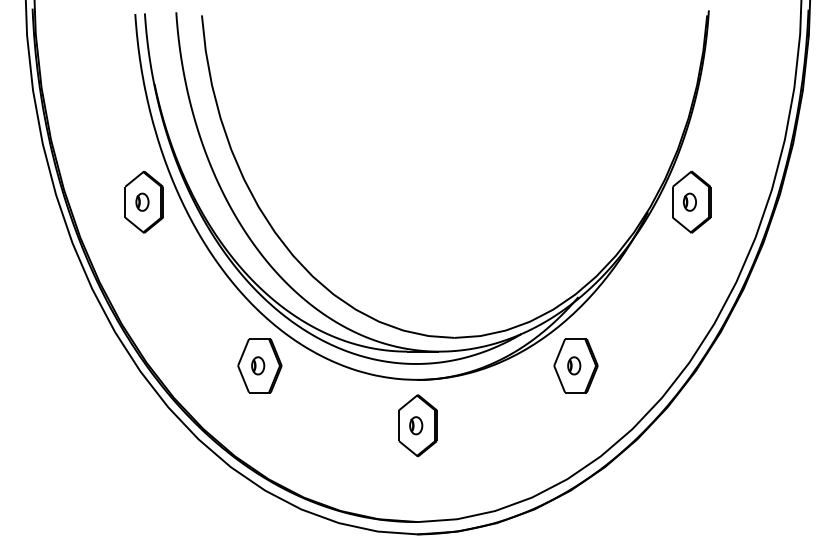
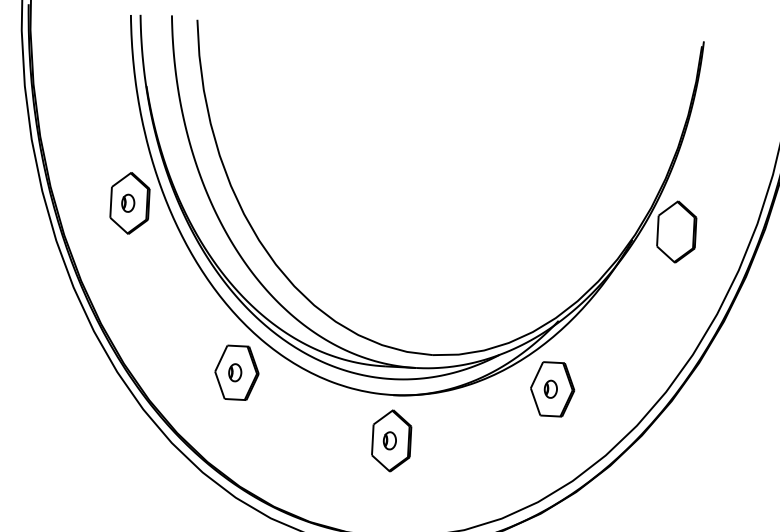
part: (689, 201) -> (674, 231), removed

